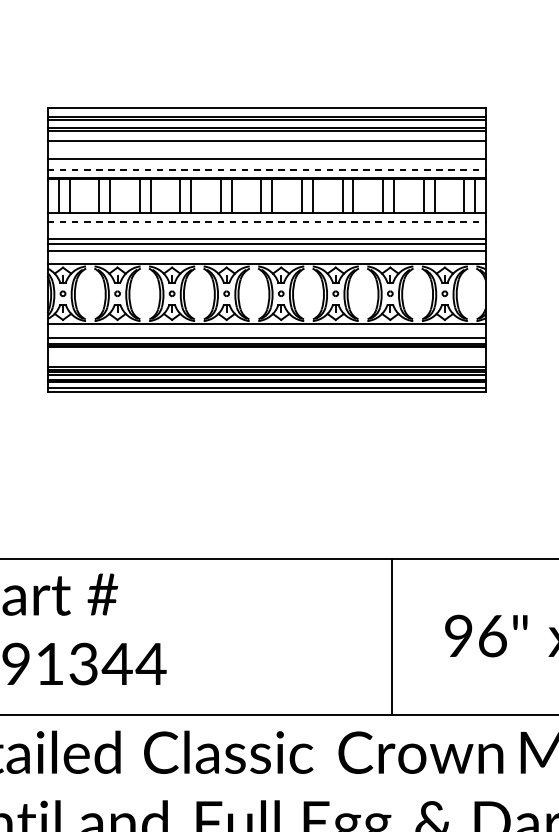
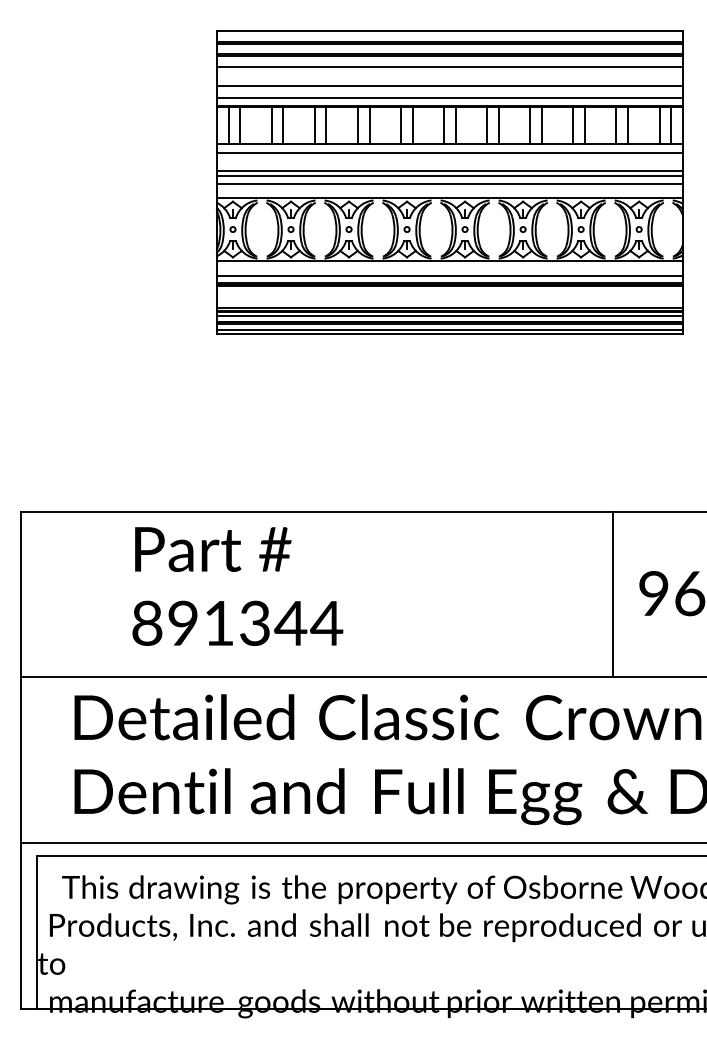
line: (267, 169) -> (450, 97), dashed -> solid
line: (267, 221) -> (450, 152), dashed -> solid
line: (392, 636) -> (613, 594), moved

